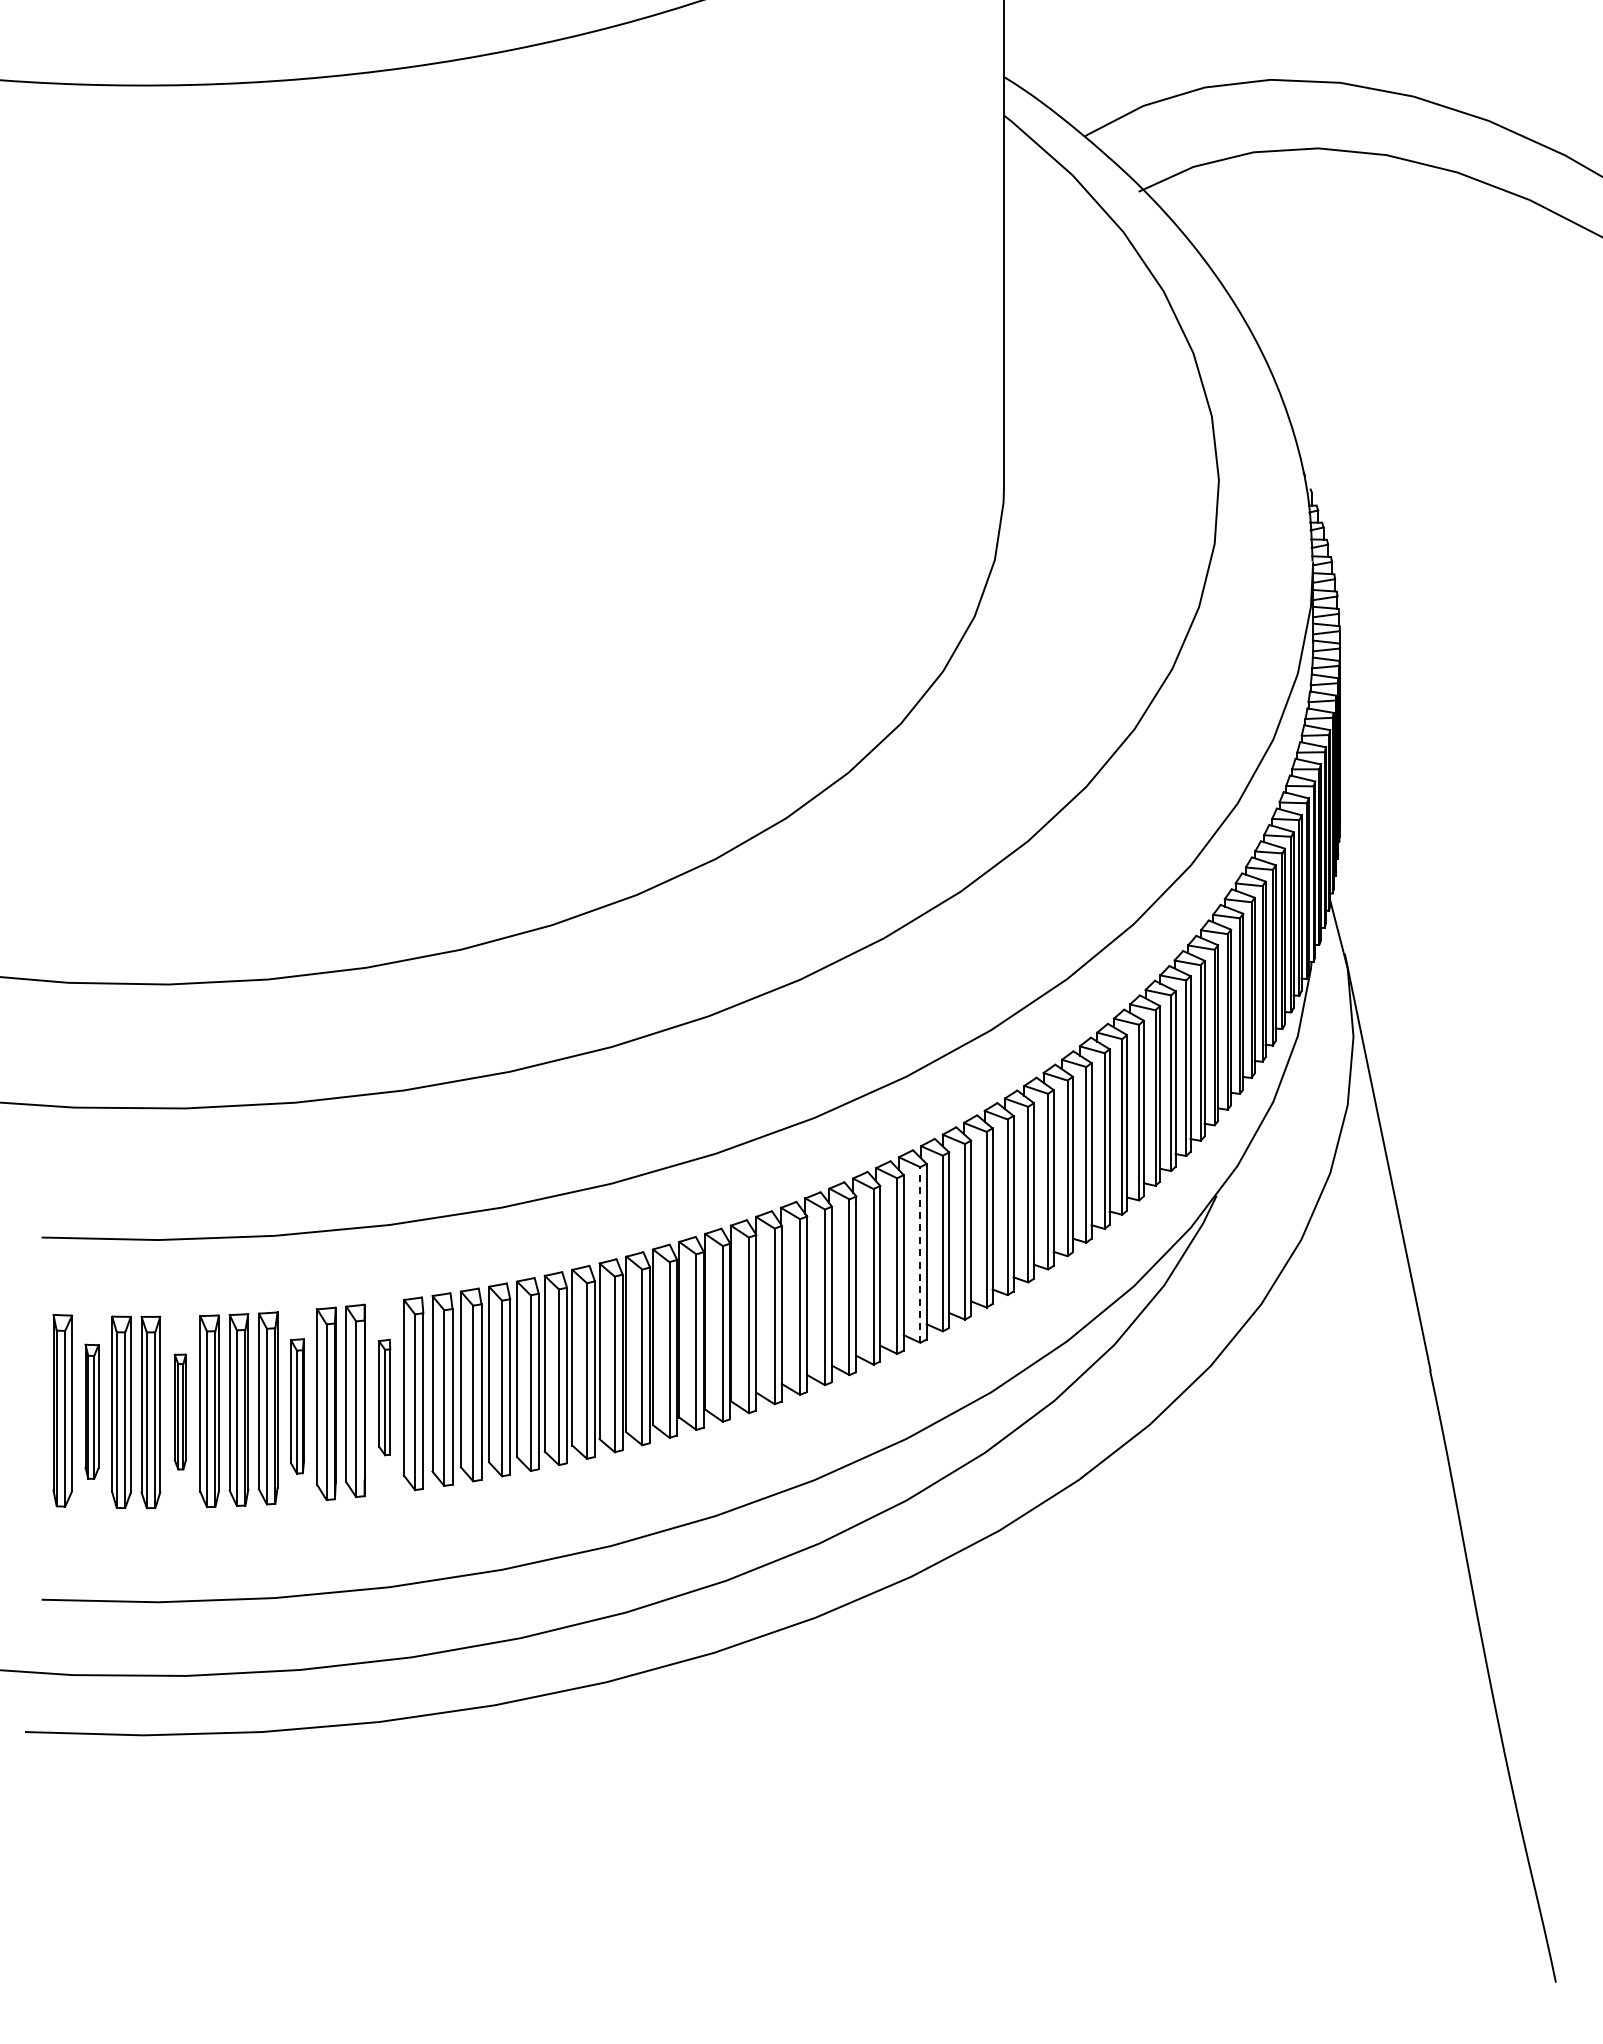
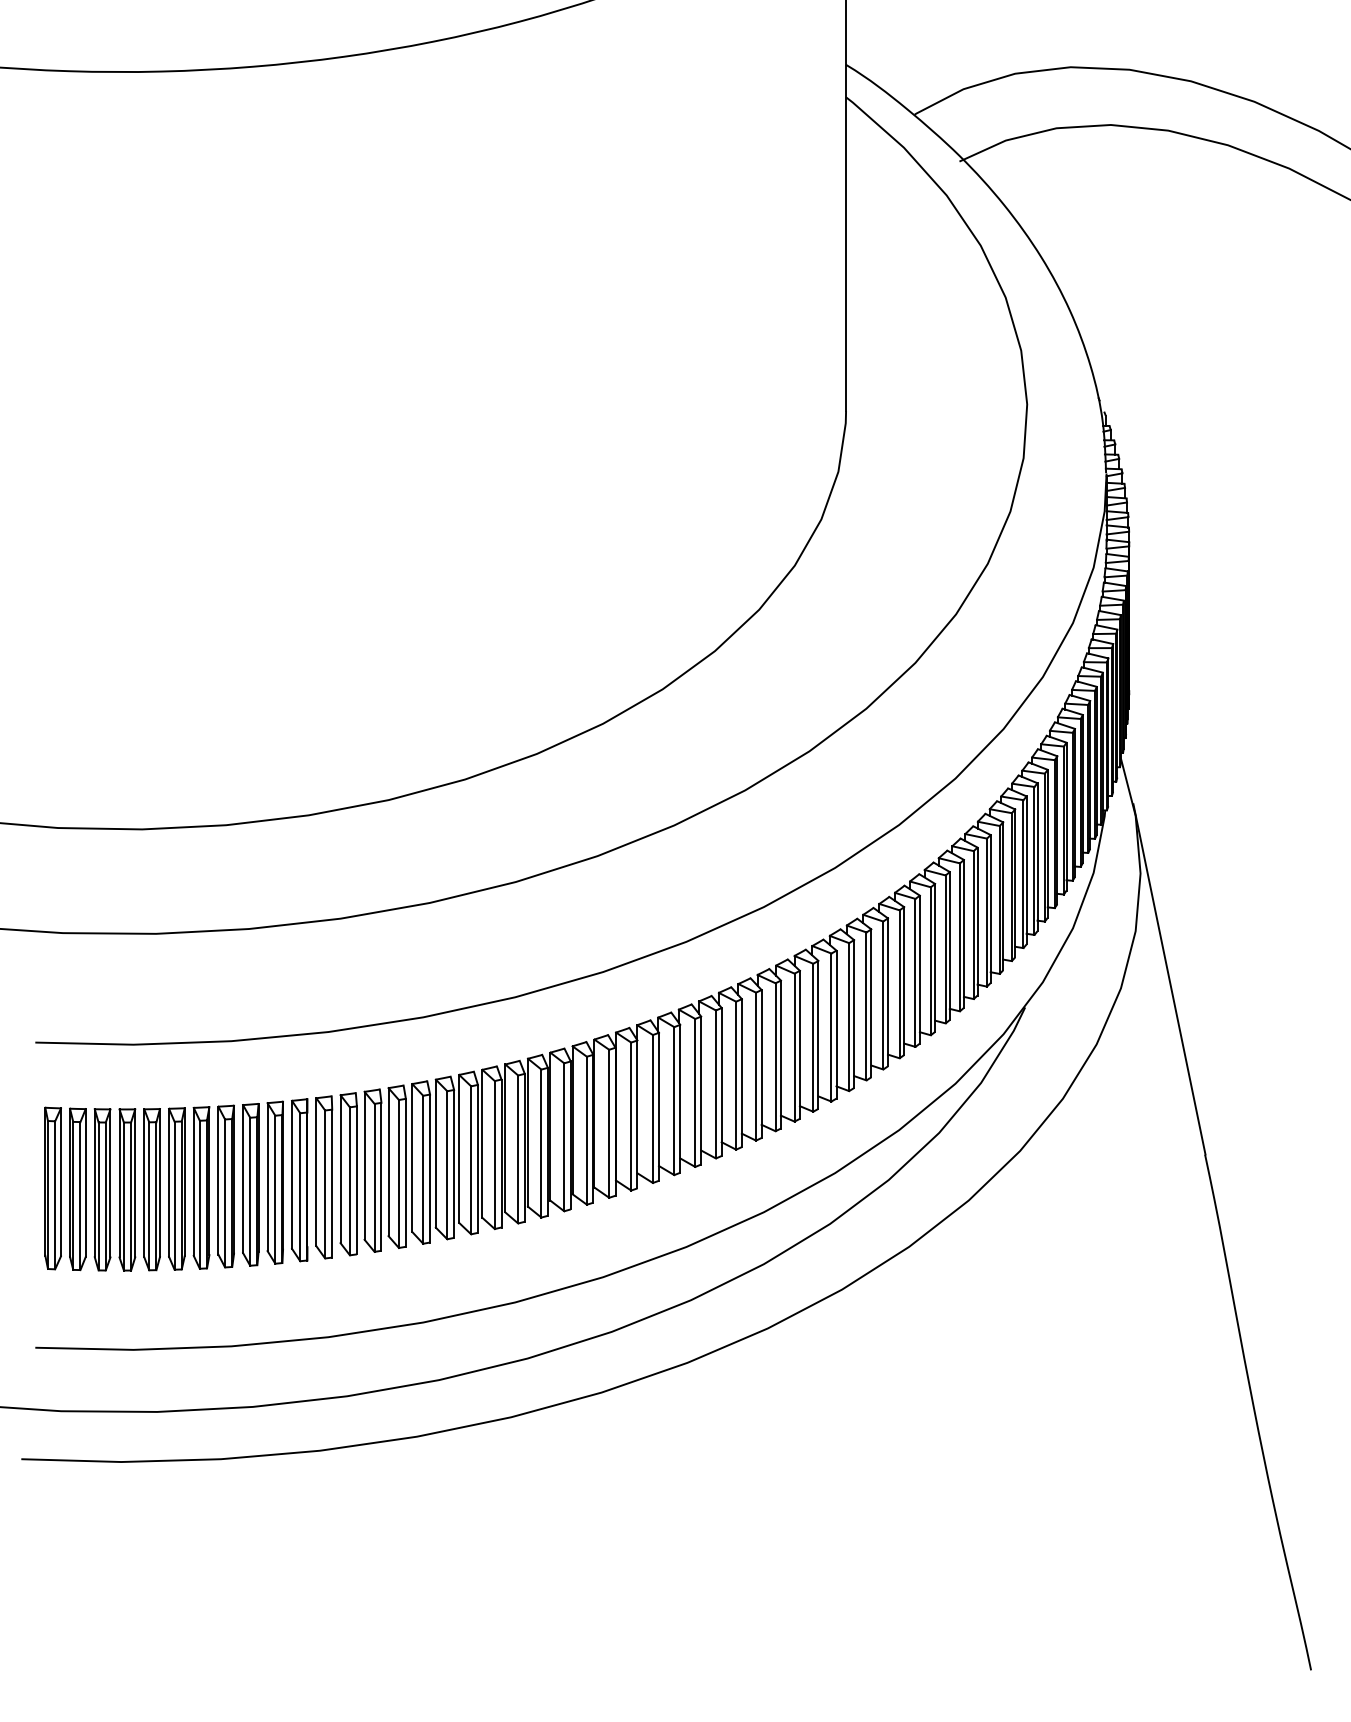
line: (920, 1254) -> (775, 1056), dashed -> solid
part: (384, 1397) -> (324, 1177), size x1.67
part: (297, 1406) -> (250, 1184), size x1.43
part: (91, 1411) -> (77, 1189), size x1.43
part: (180, 1411) -> (152, 1189), size x1.67

